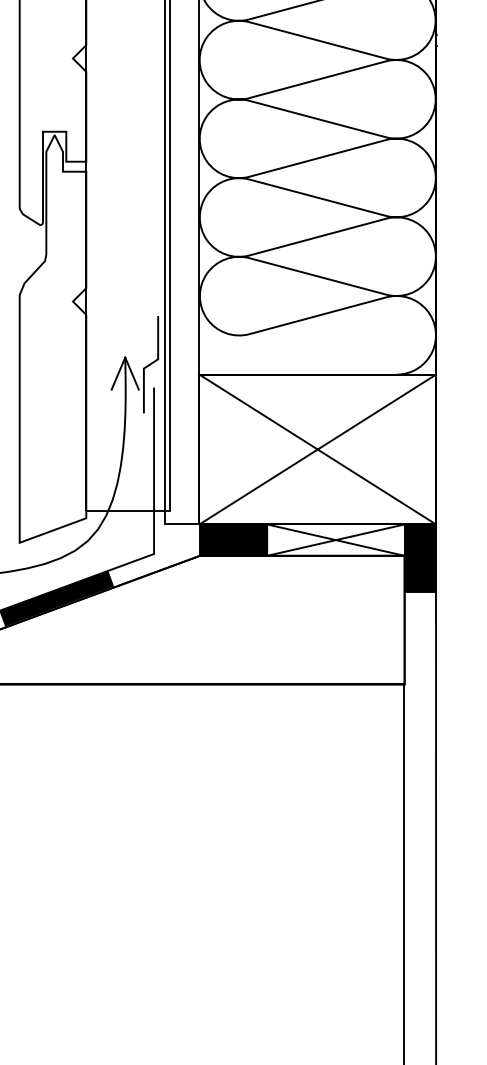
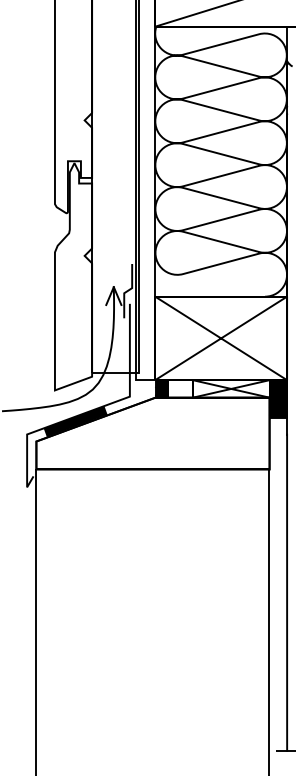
fill: (244, 539) -> (180, 388), removed

